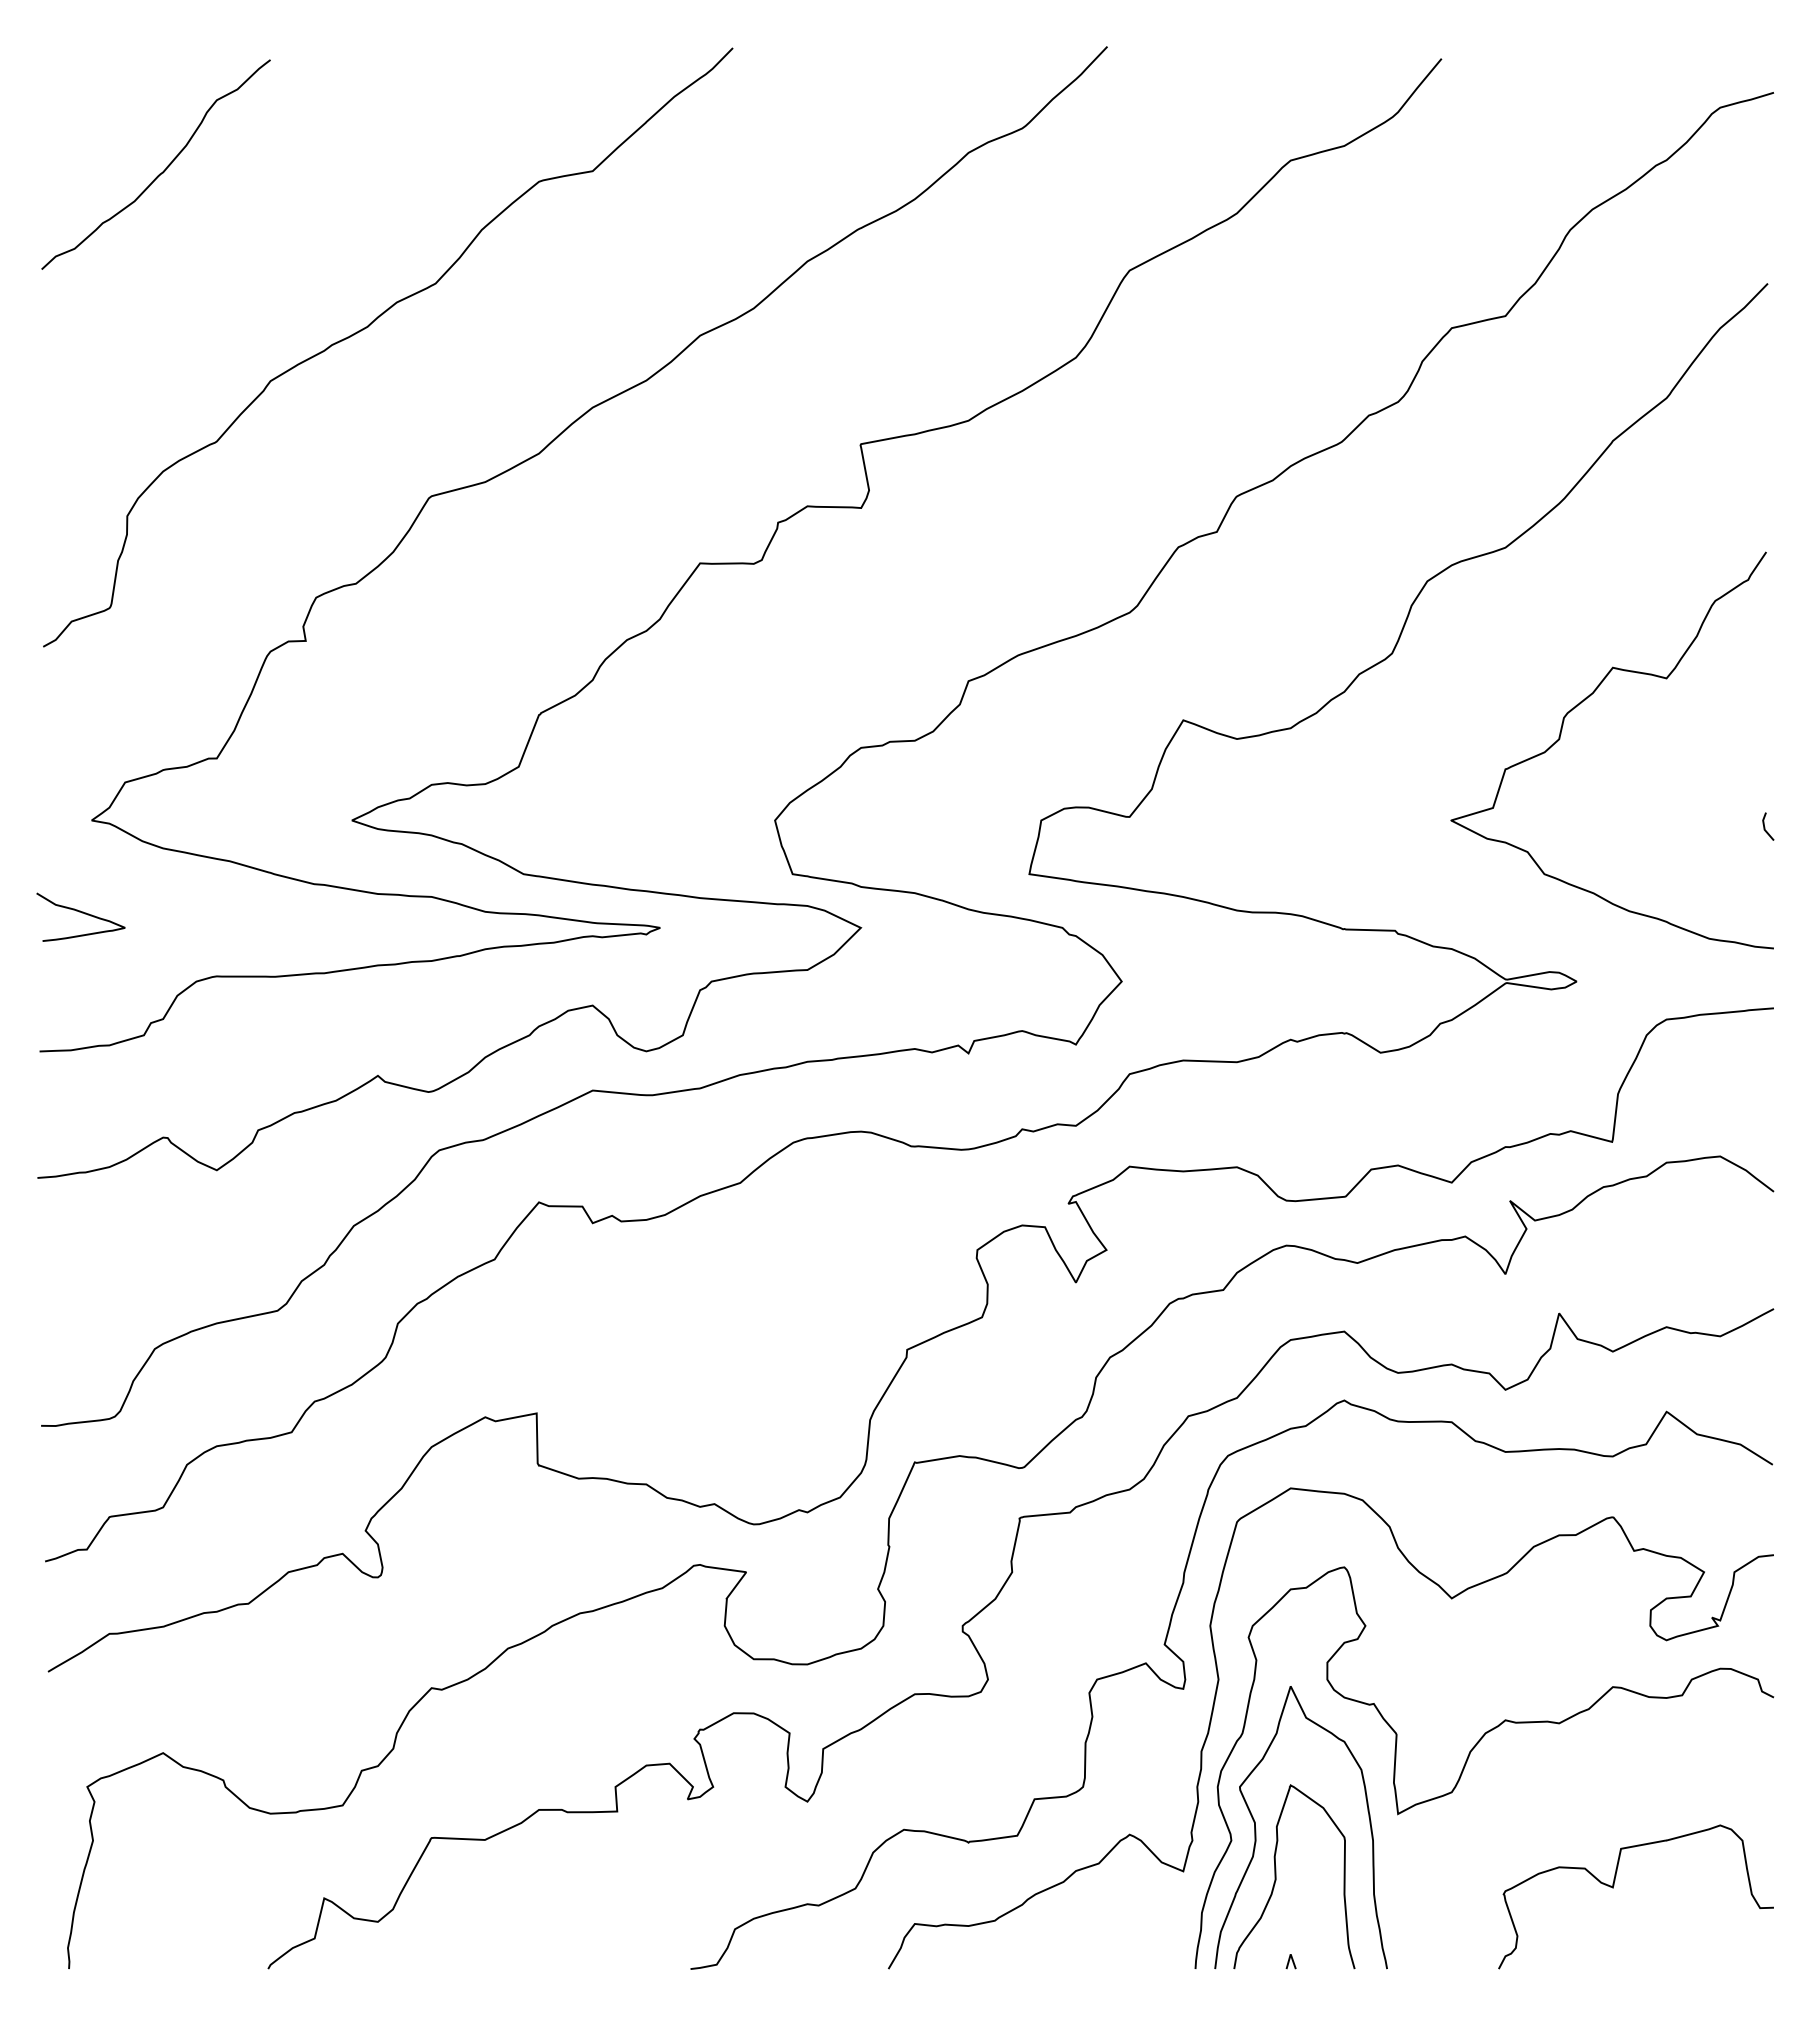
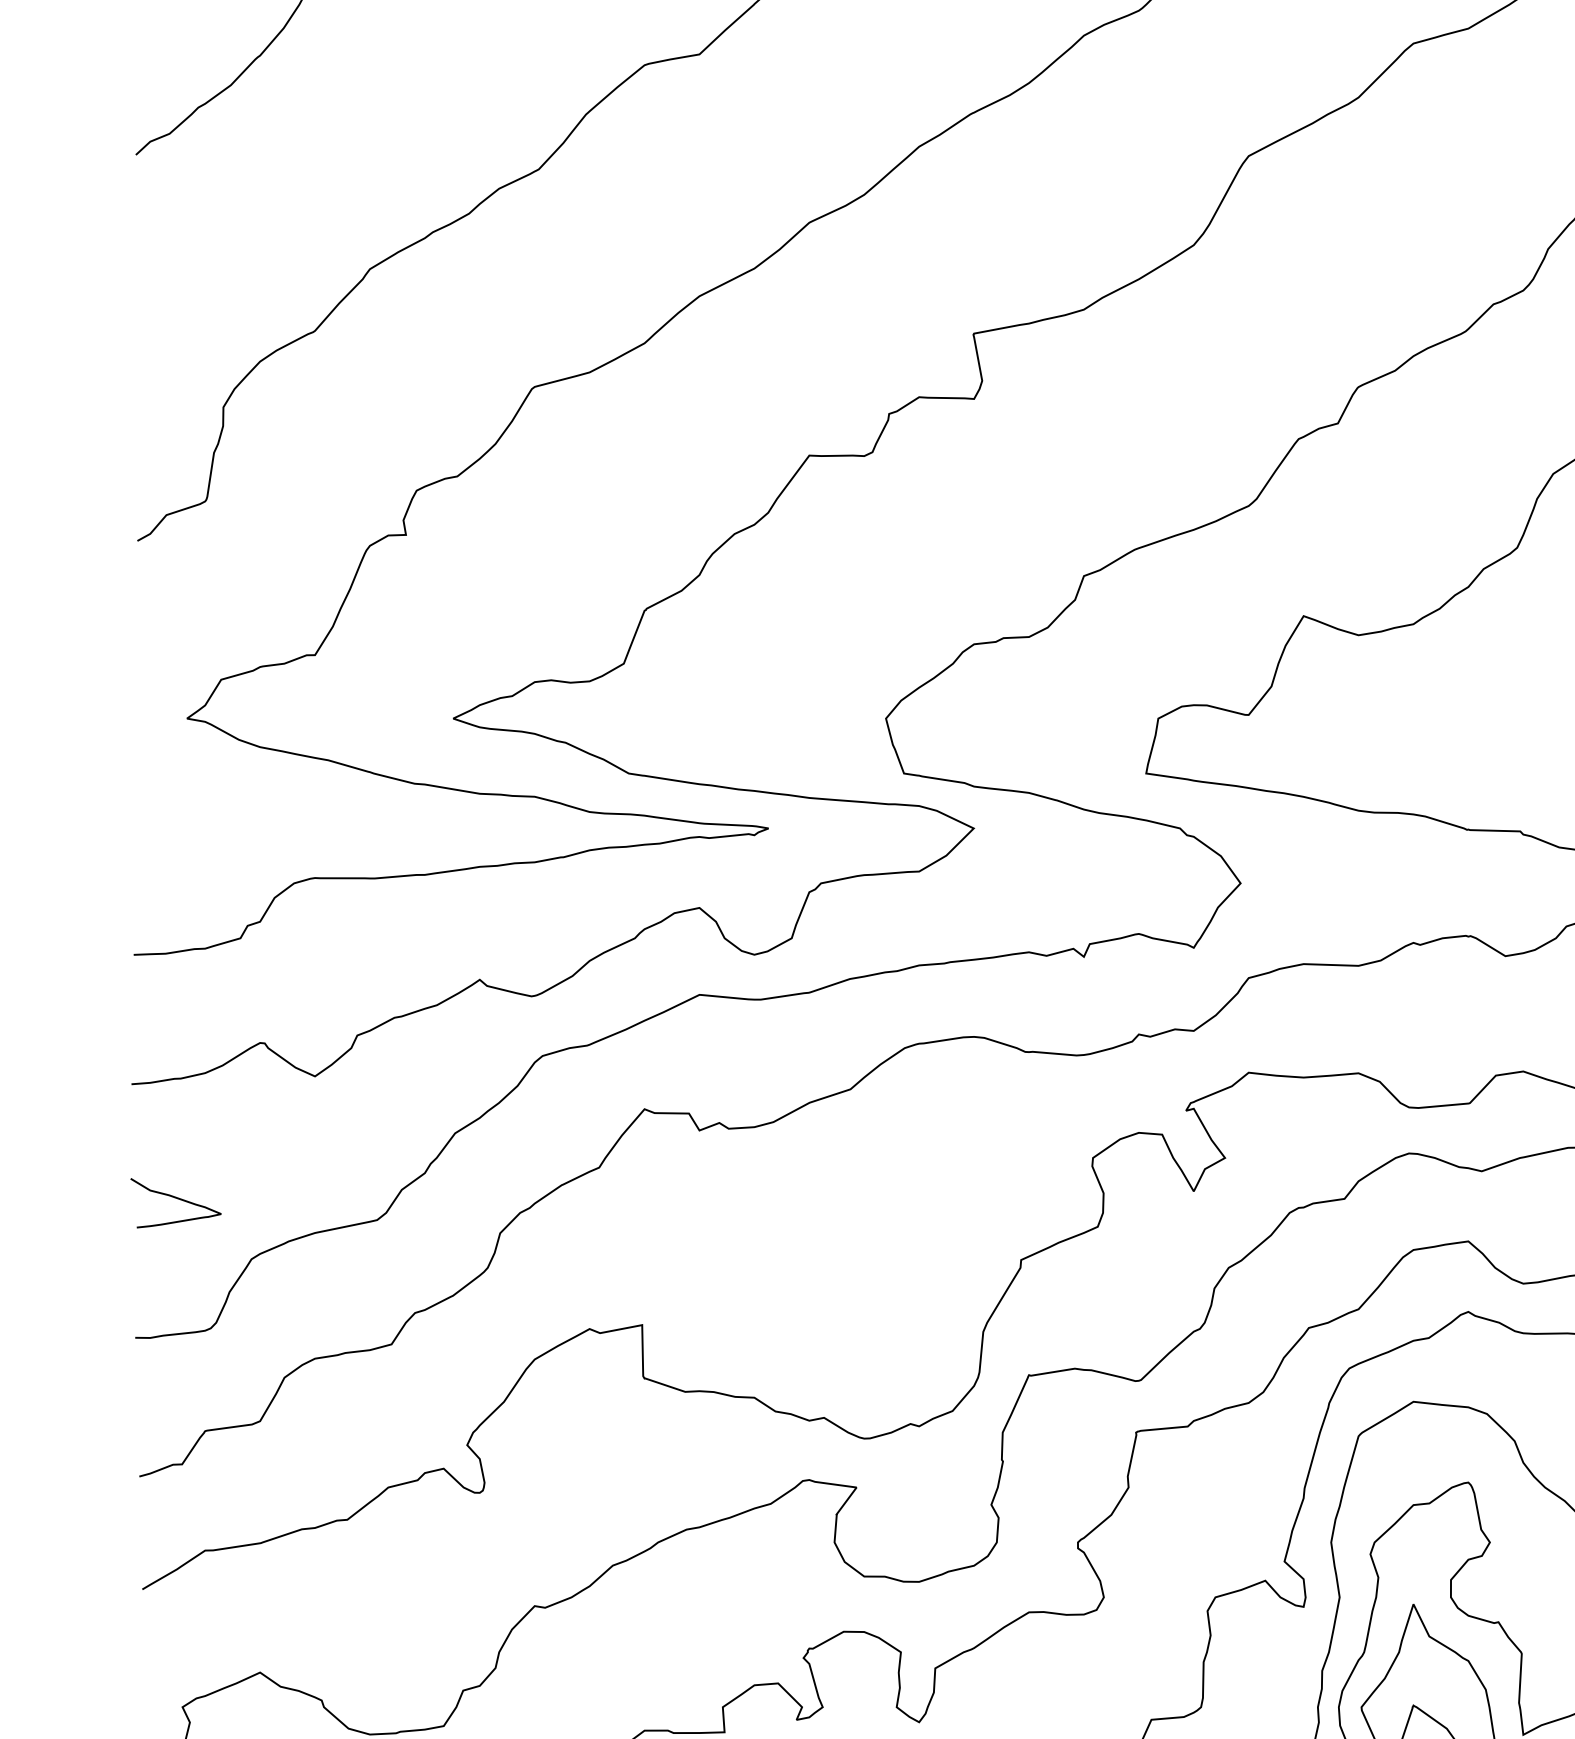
curve: (82, 913) -> (177, 1199), moved

